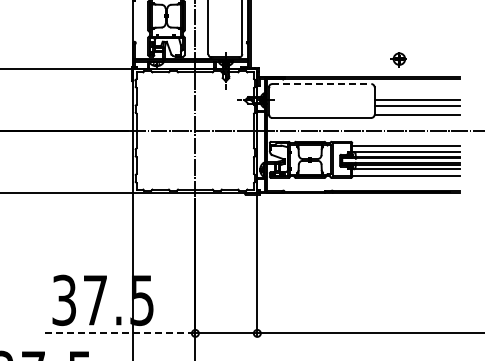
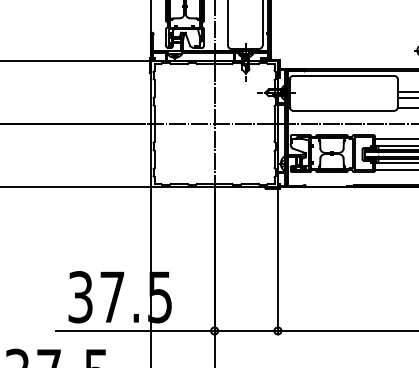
line: (321, 84) -> (343, 76), dashed -> solid
line: (117, 333) -> (134, 331), dashed -> solid

